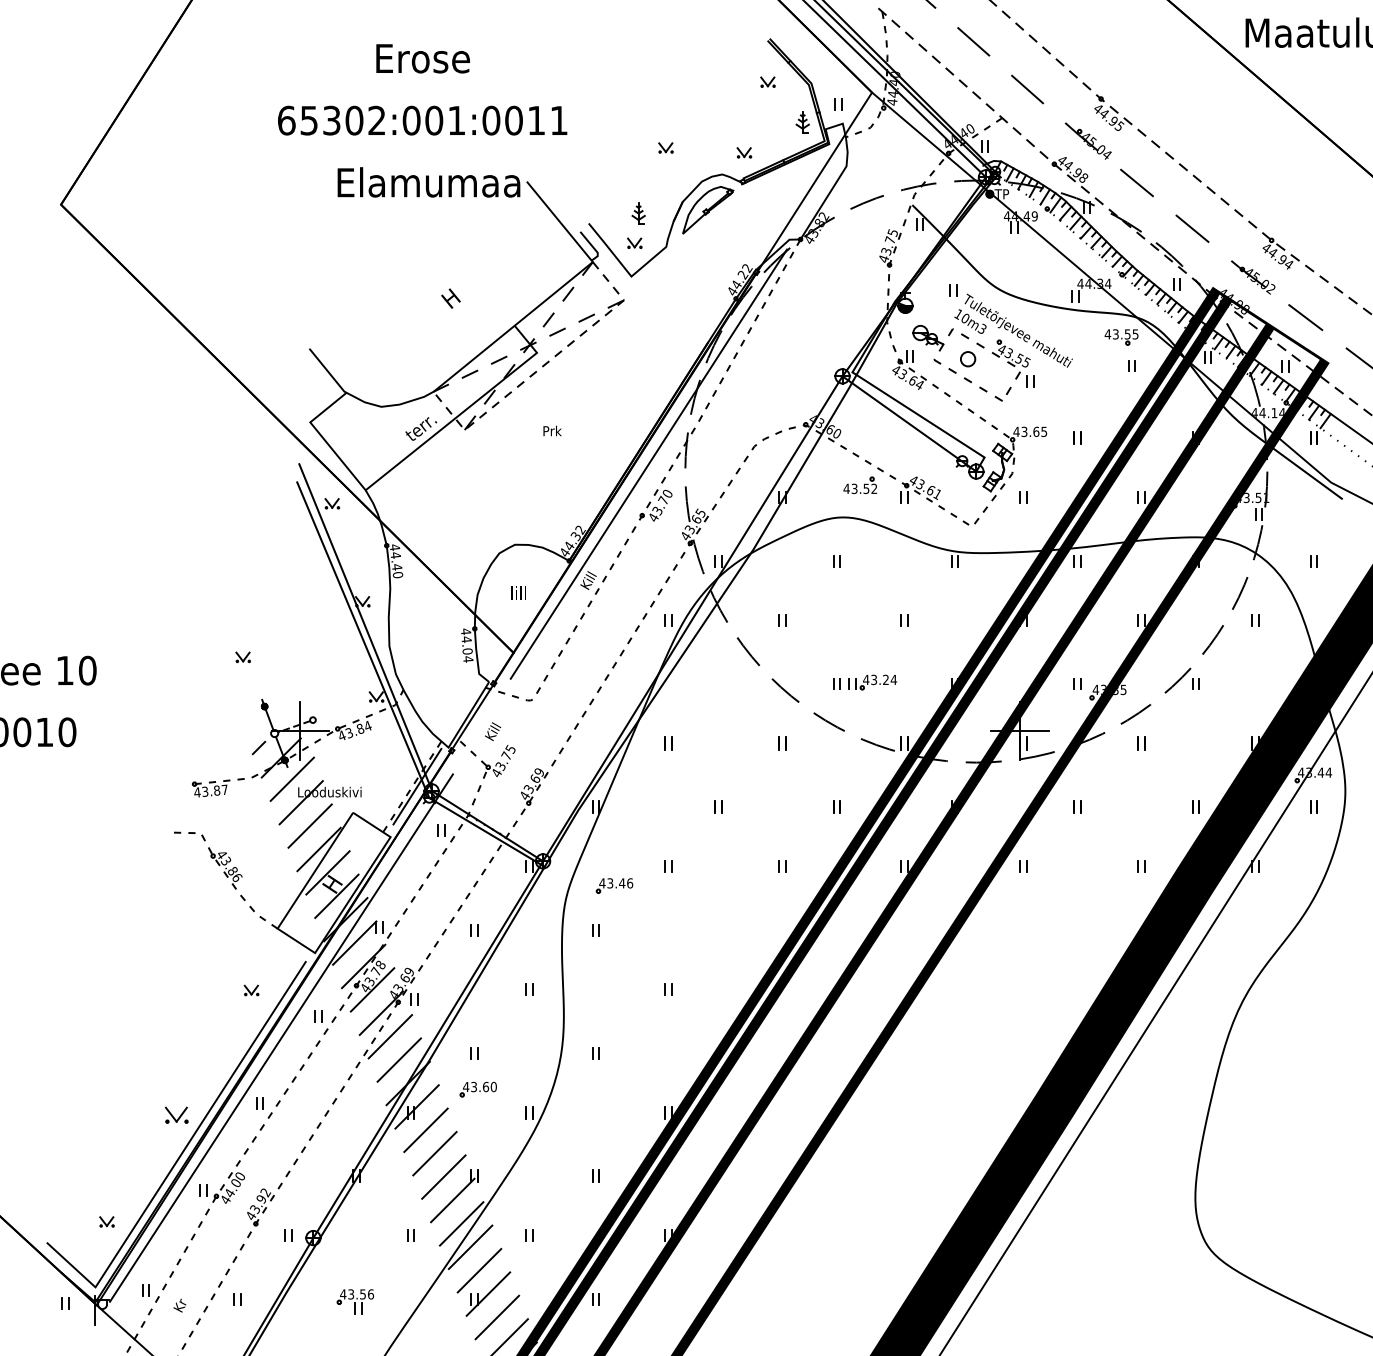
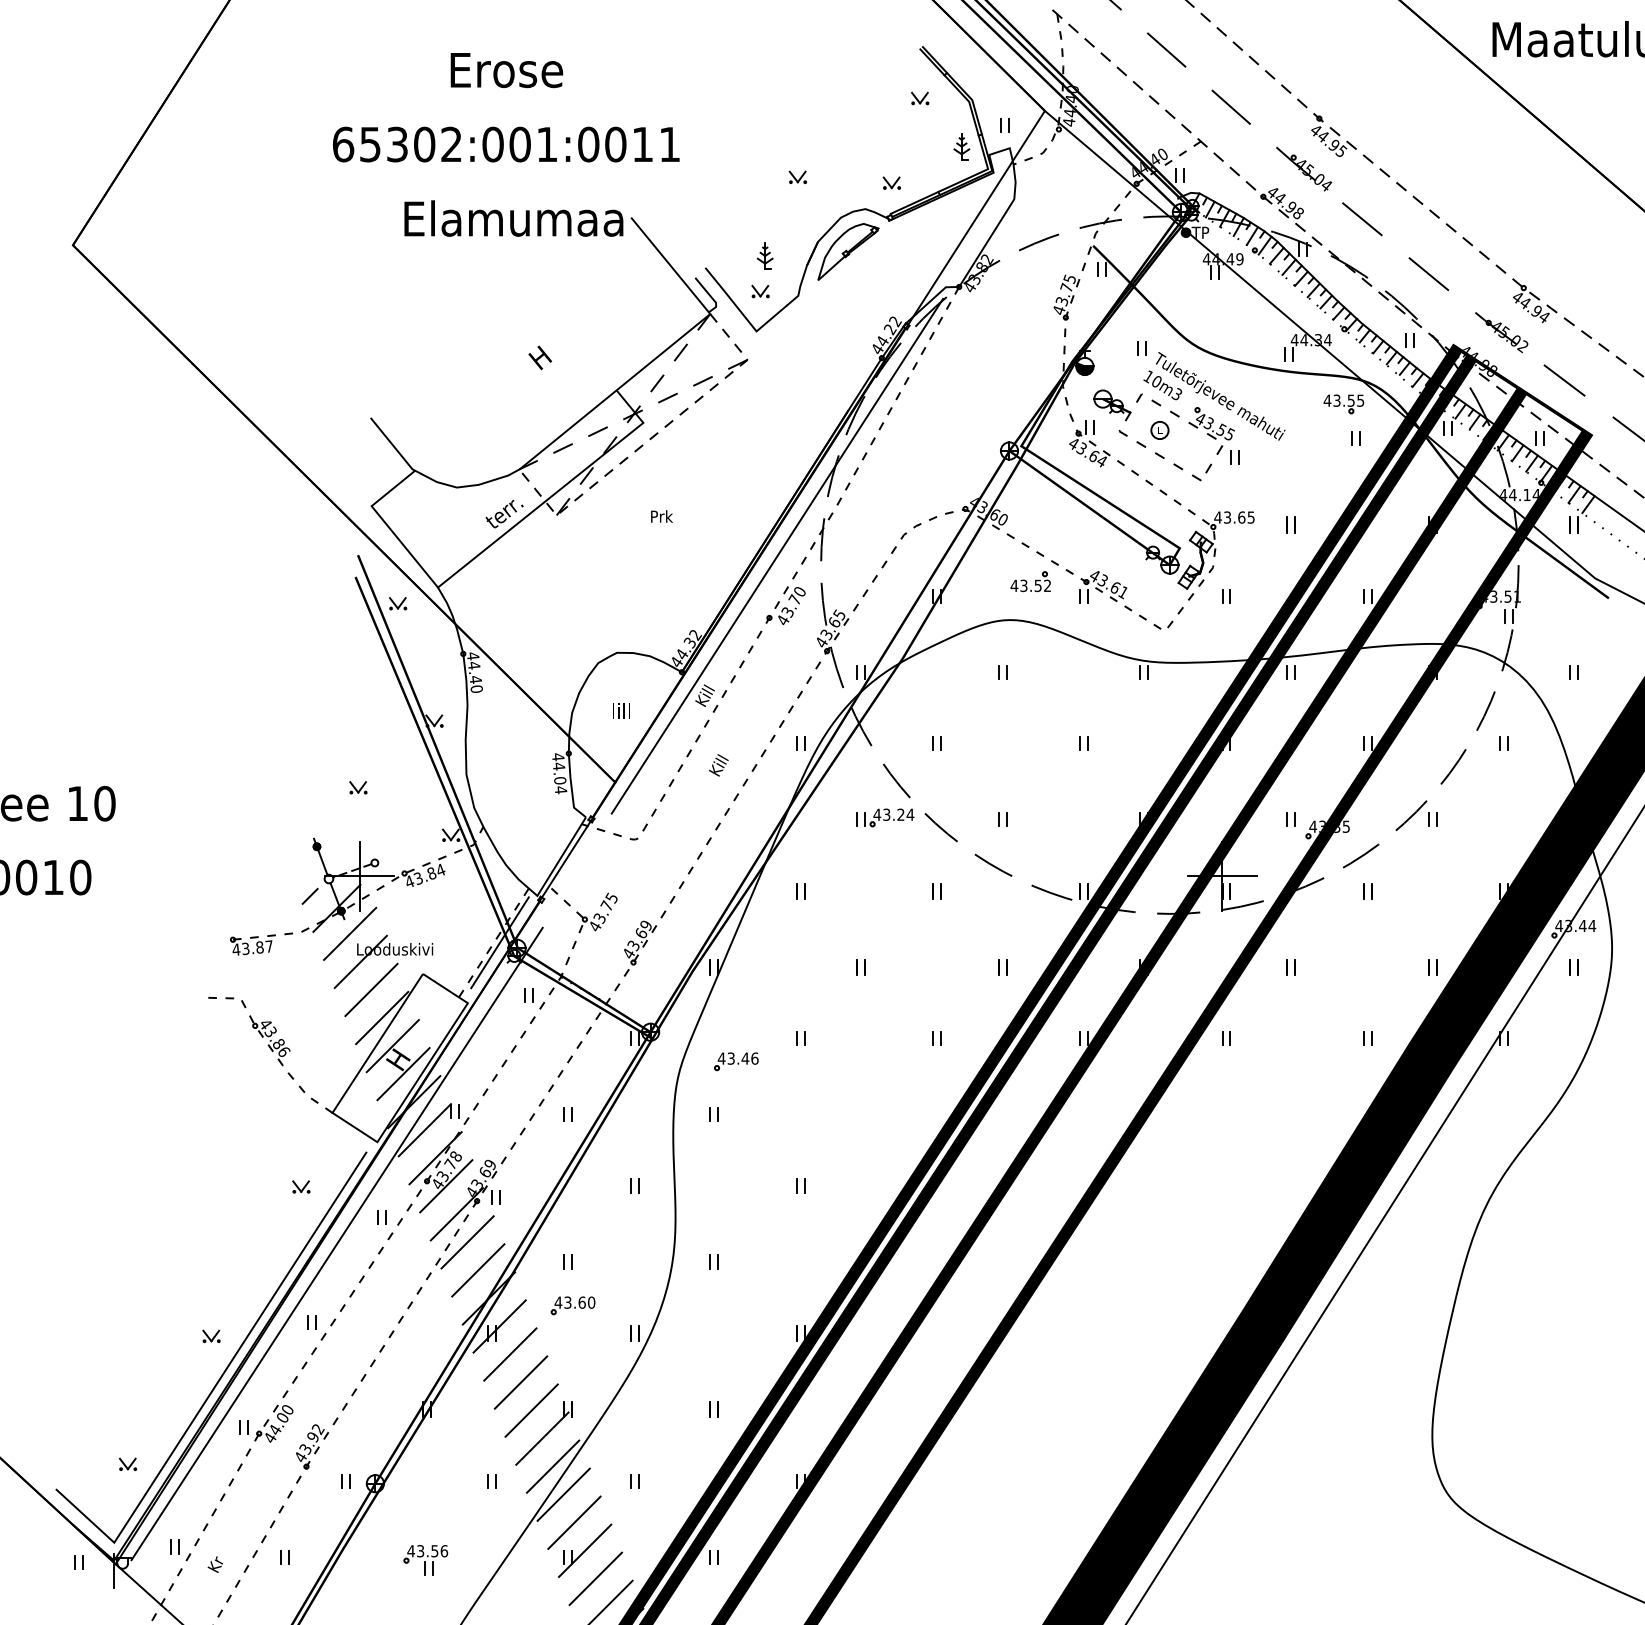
part: (242, 657) -> (357, 787), moved
part: (872, 682) -> (884, 817), moved
text: (493, 731) -> (719, 765), moved
part: (176, 1114) -> (211, 1335), size x0.62

